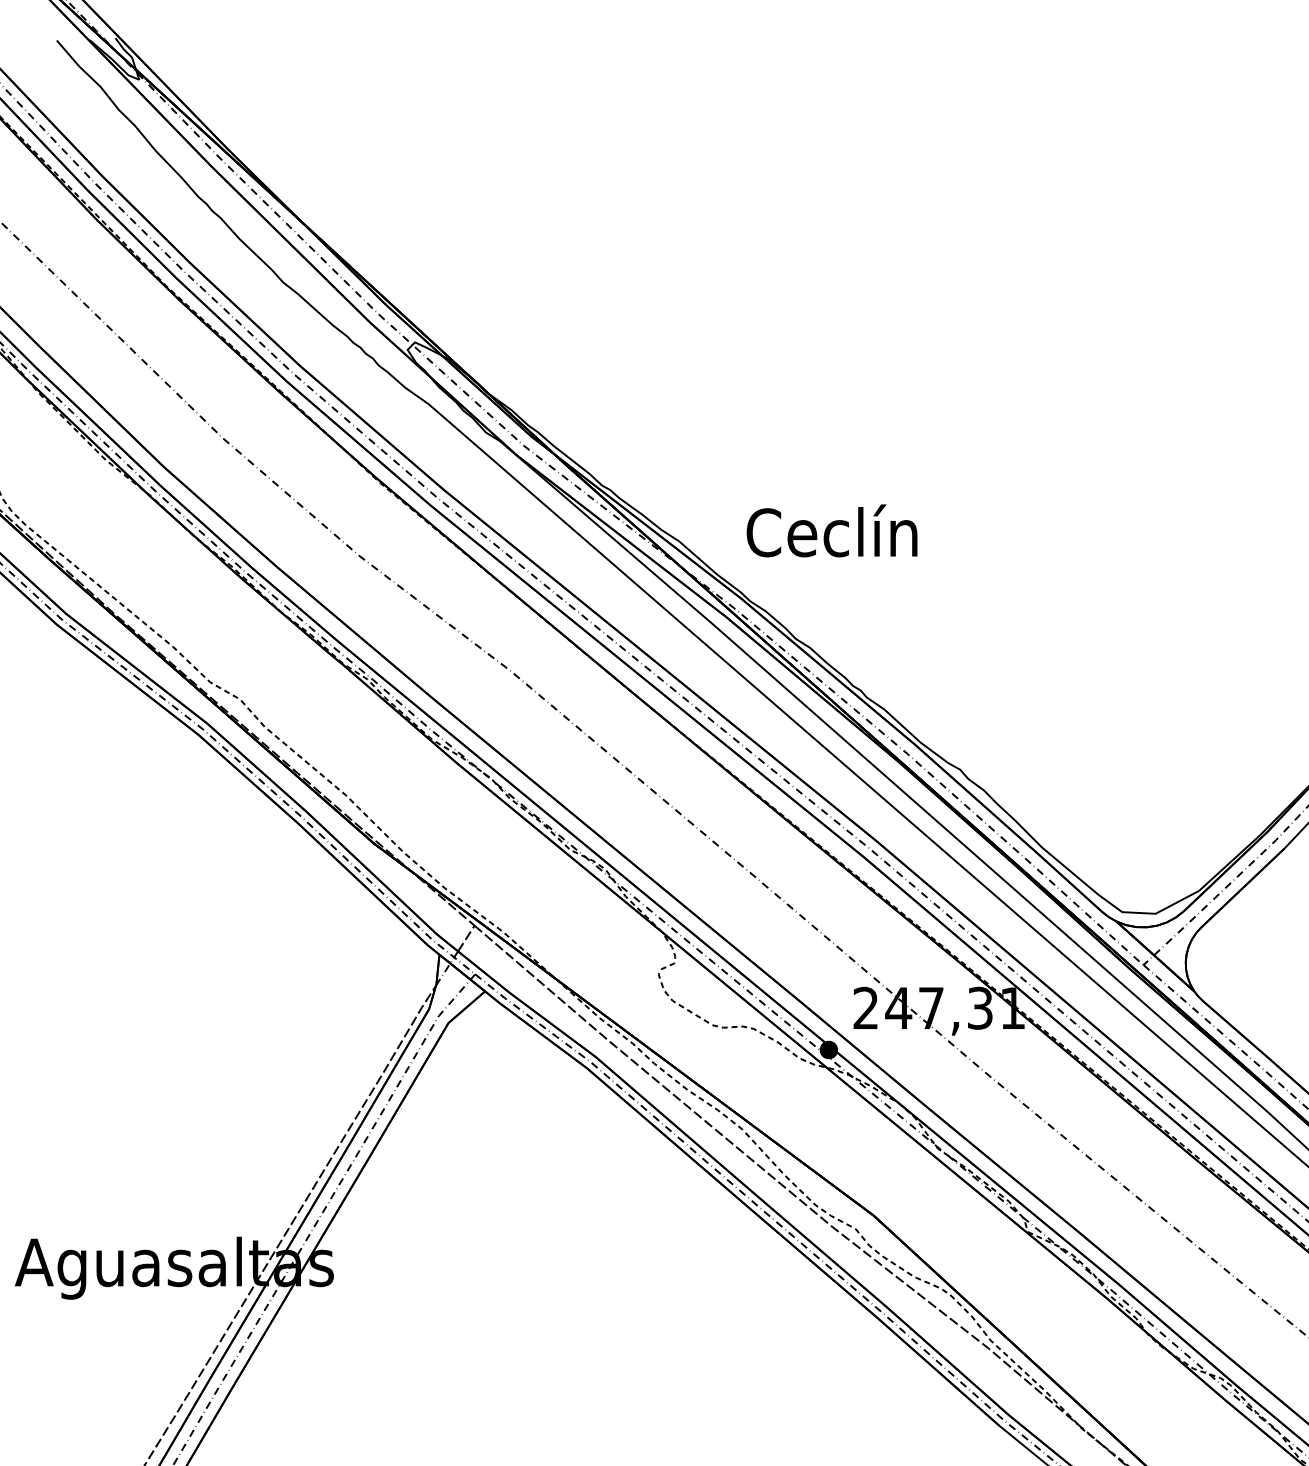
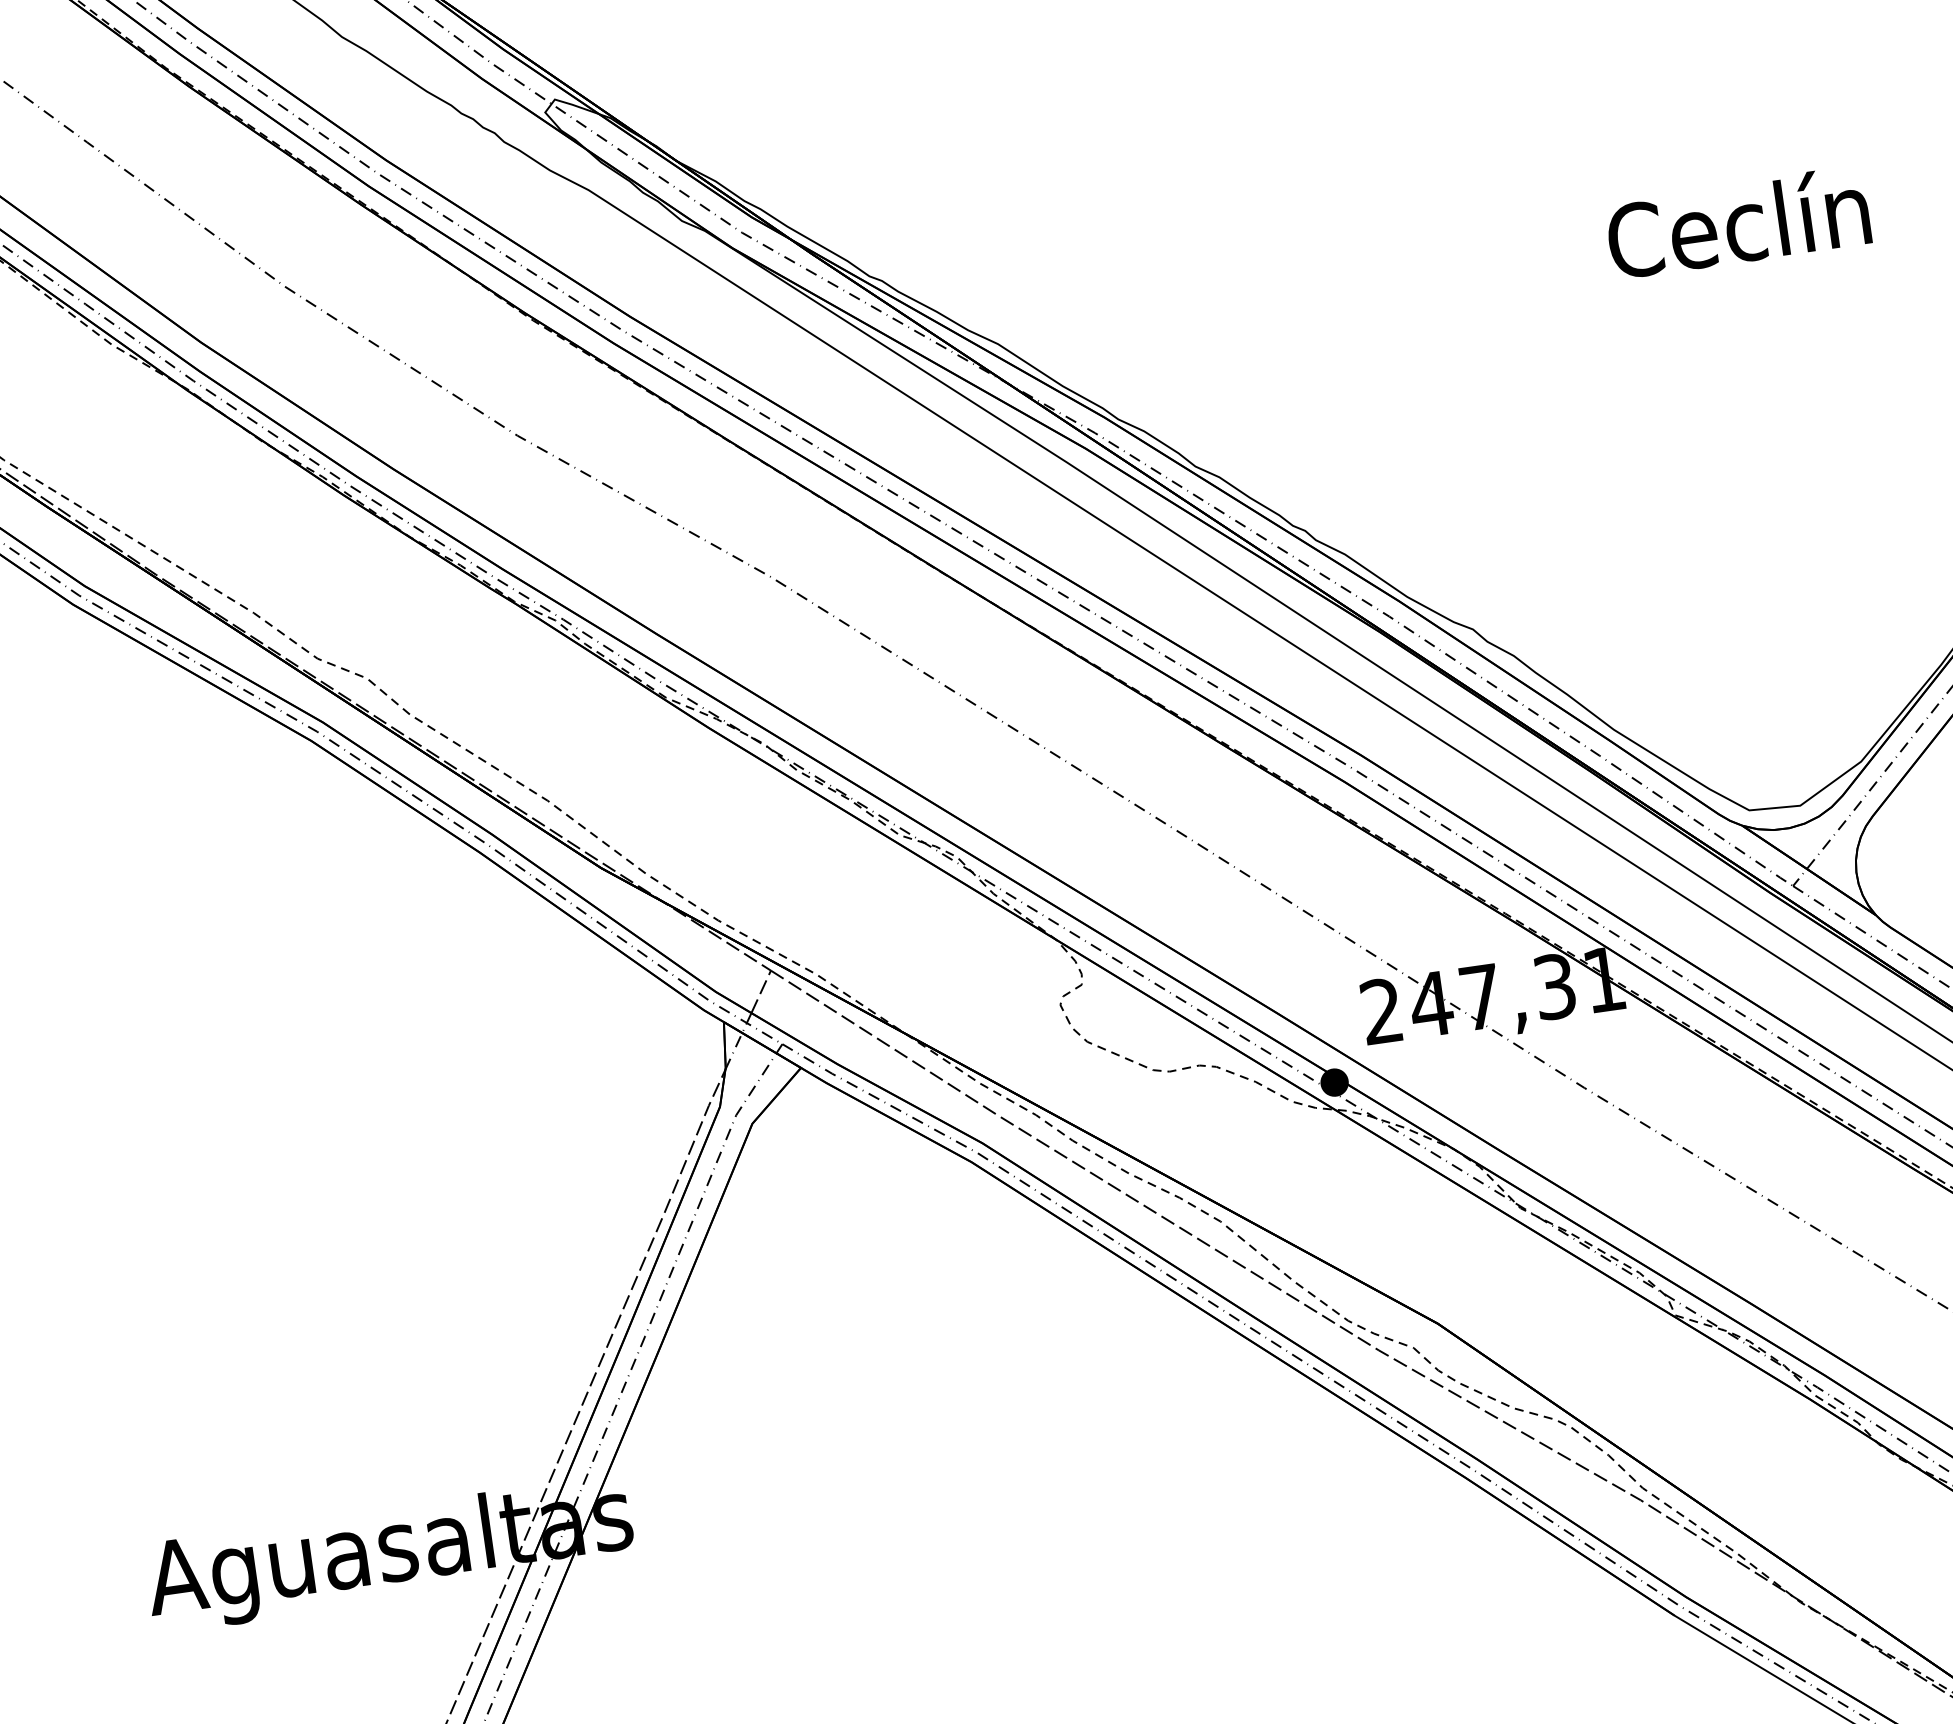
text: (831, 530) -> (1737, 222), moved

